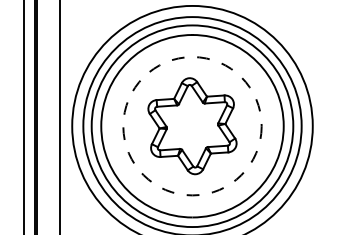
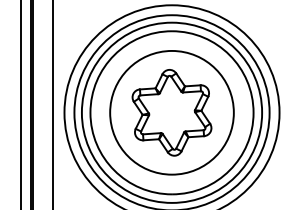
circle: (191, 125) -> (171, 112), dashed -> solid

